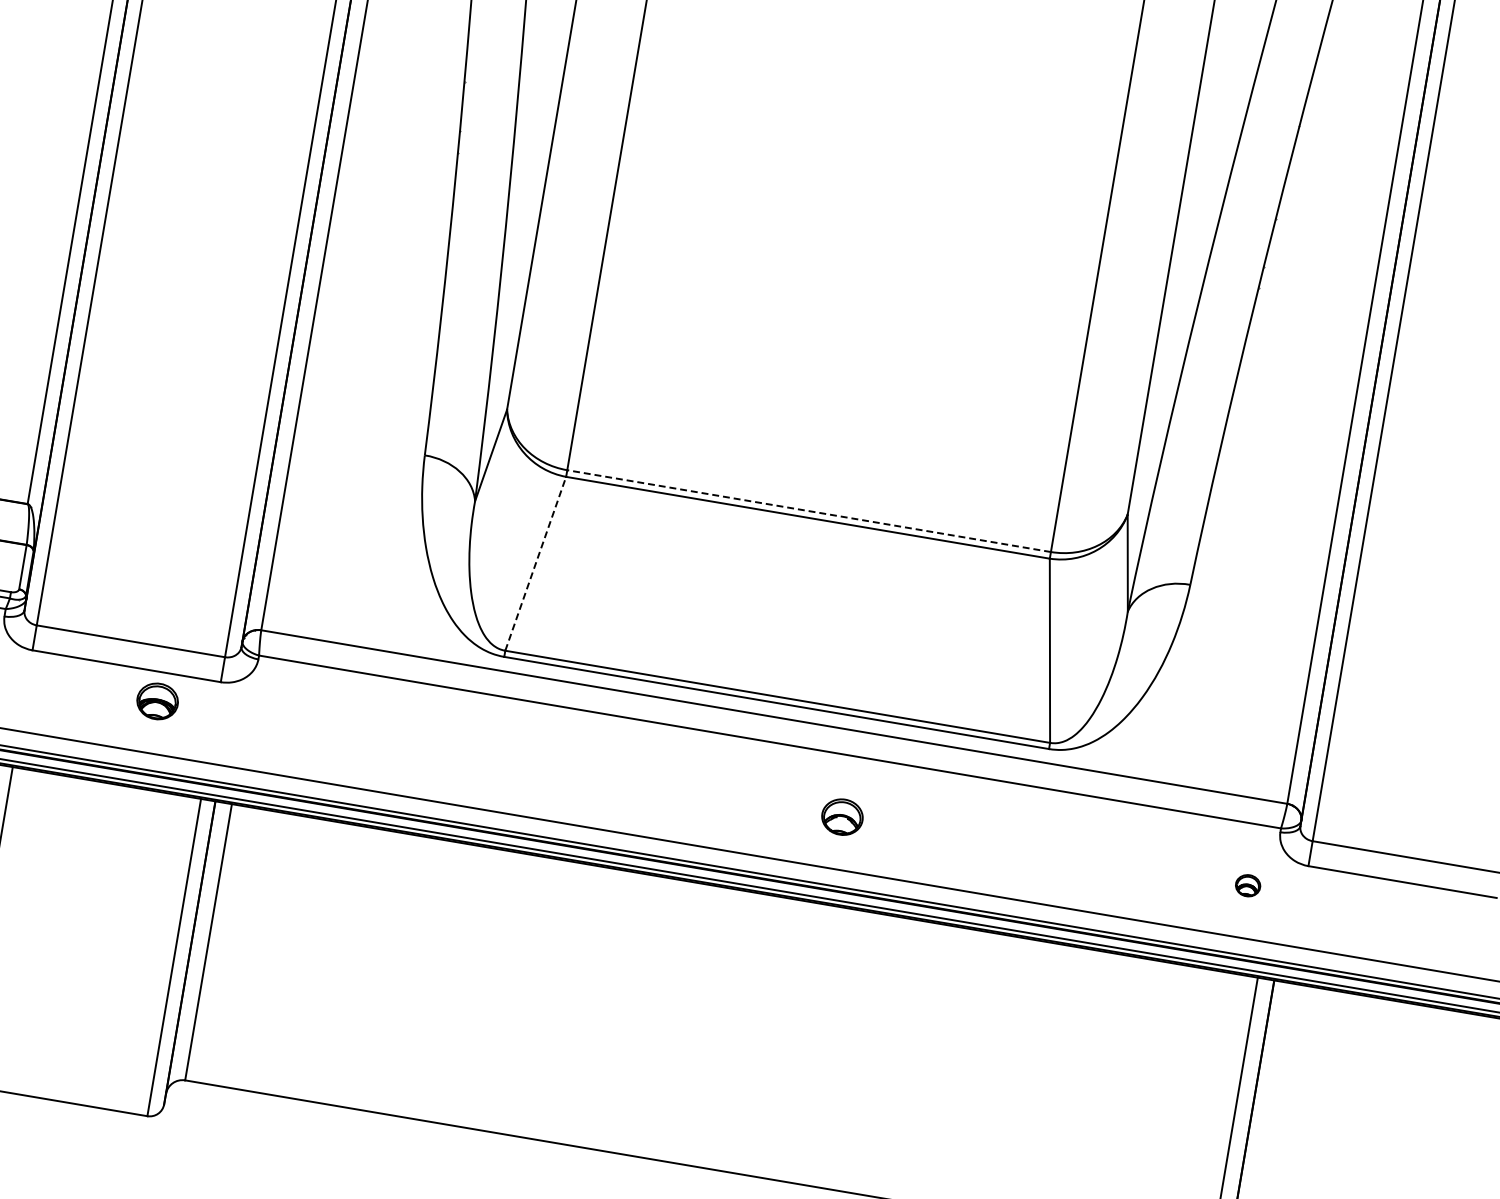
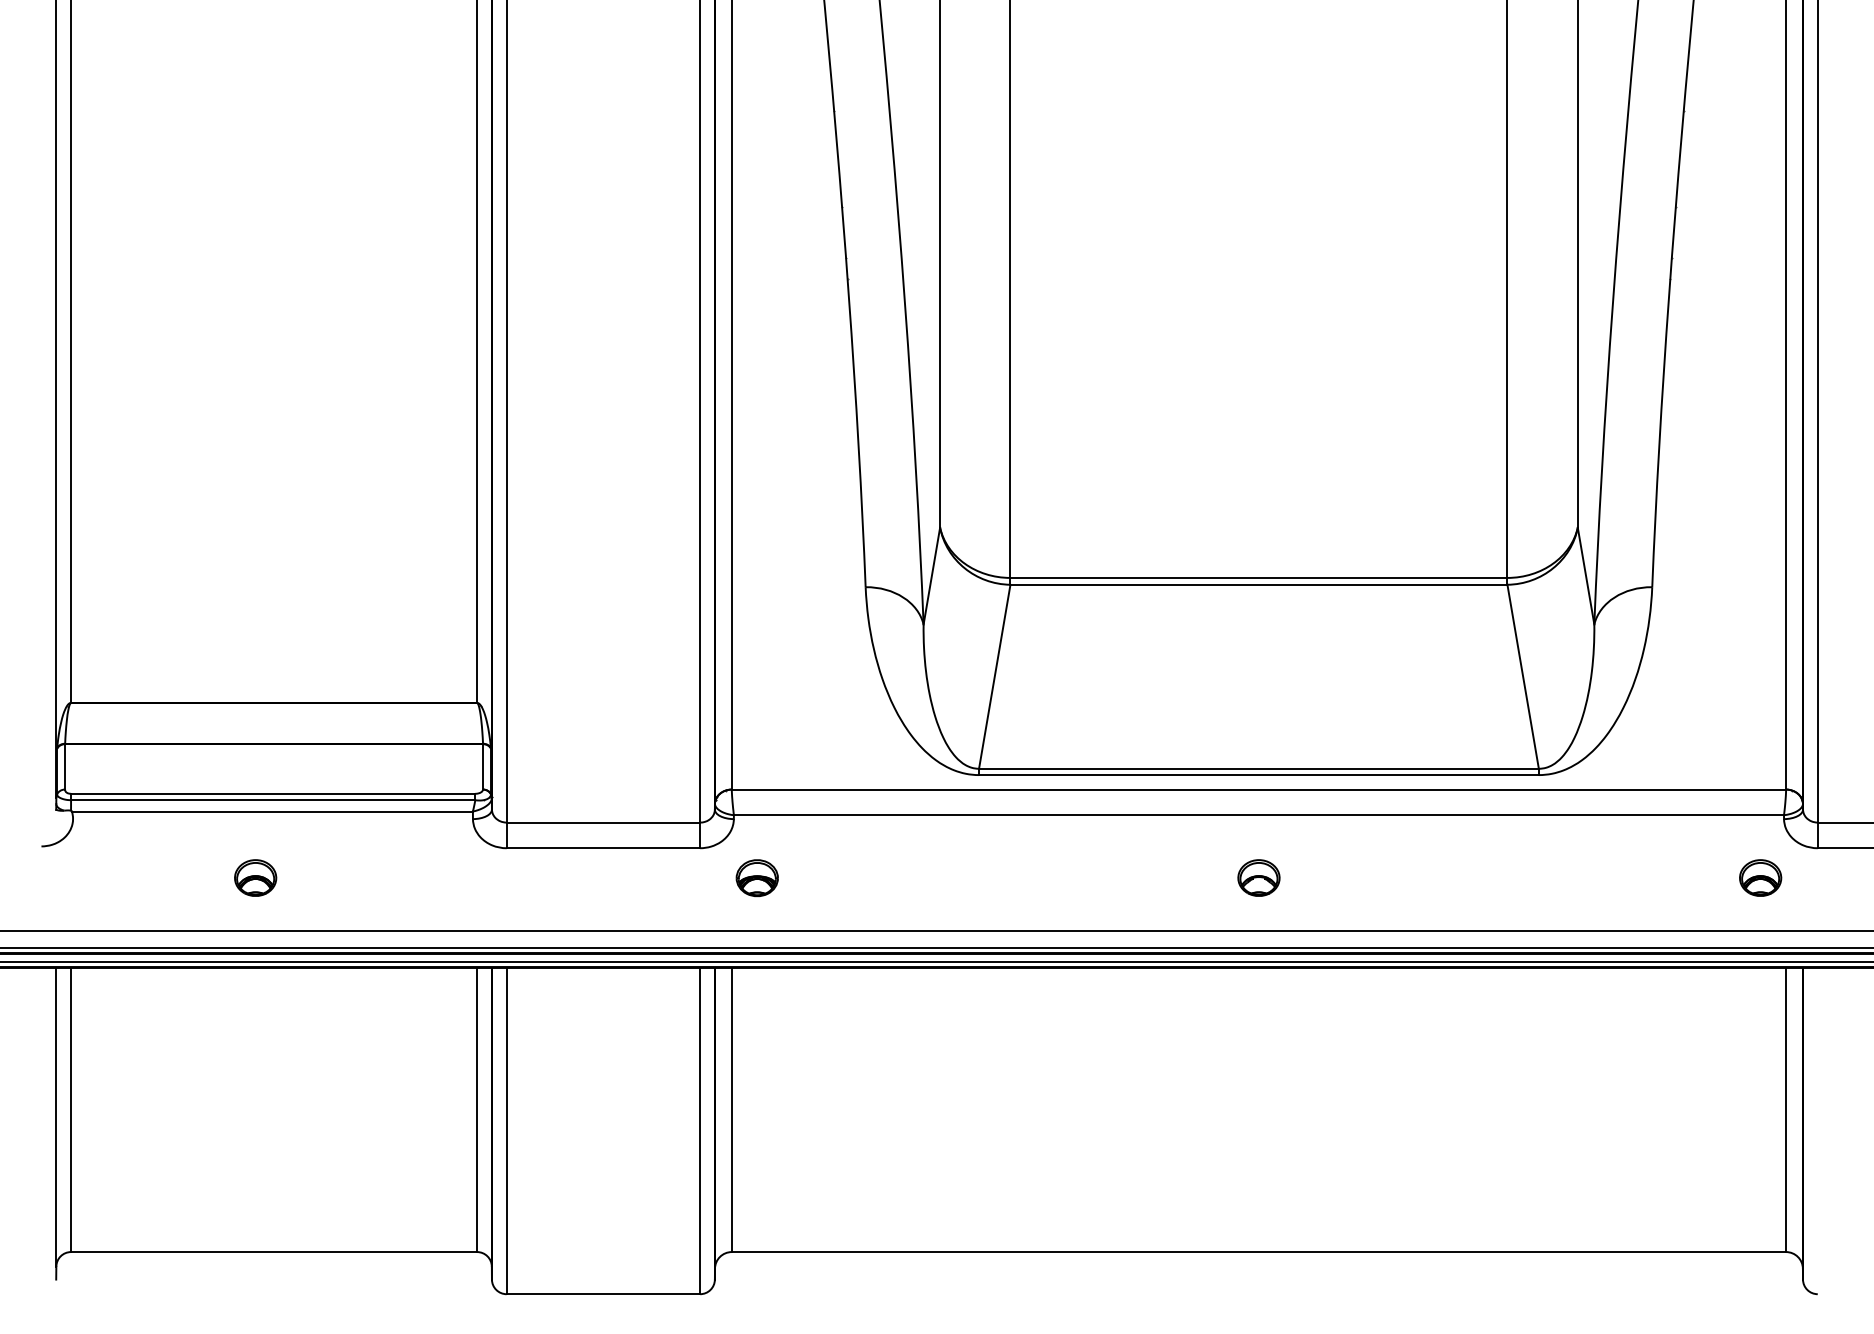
line: (808, 510) -> (1258, 577), dashed -> solid
line: (535, 563) -> (994, 676), dashed -> solid
part: (156, 701) -> (756, 878), moved
part: (842, 816) -> (1258, 877), moved
part: (1247, 885) -> (1760, 877), size x1.67

